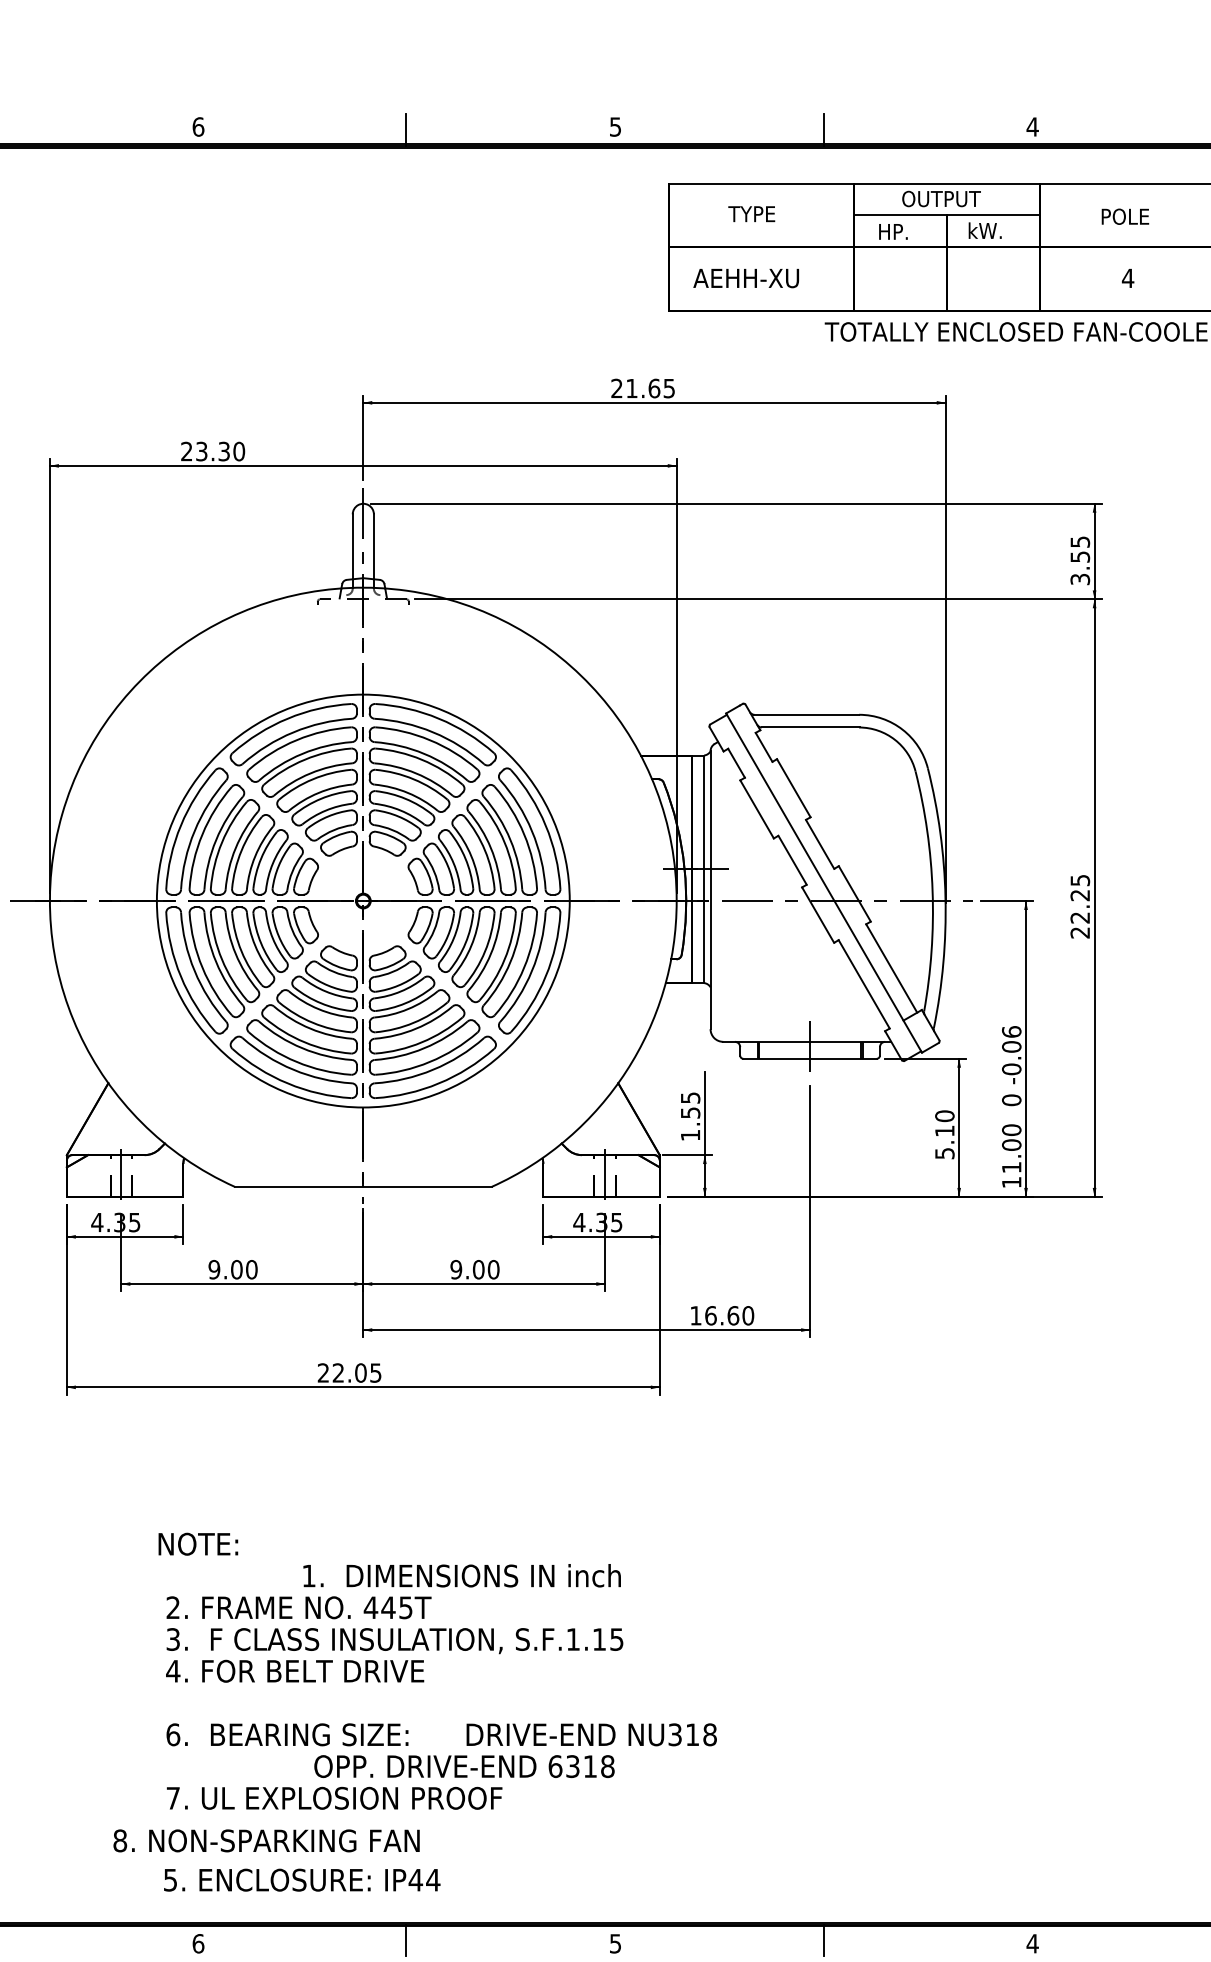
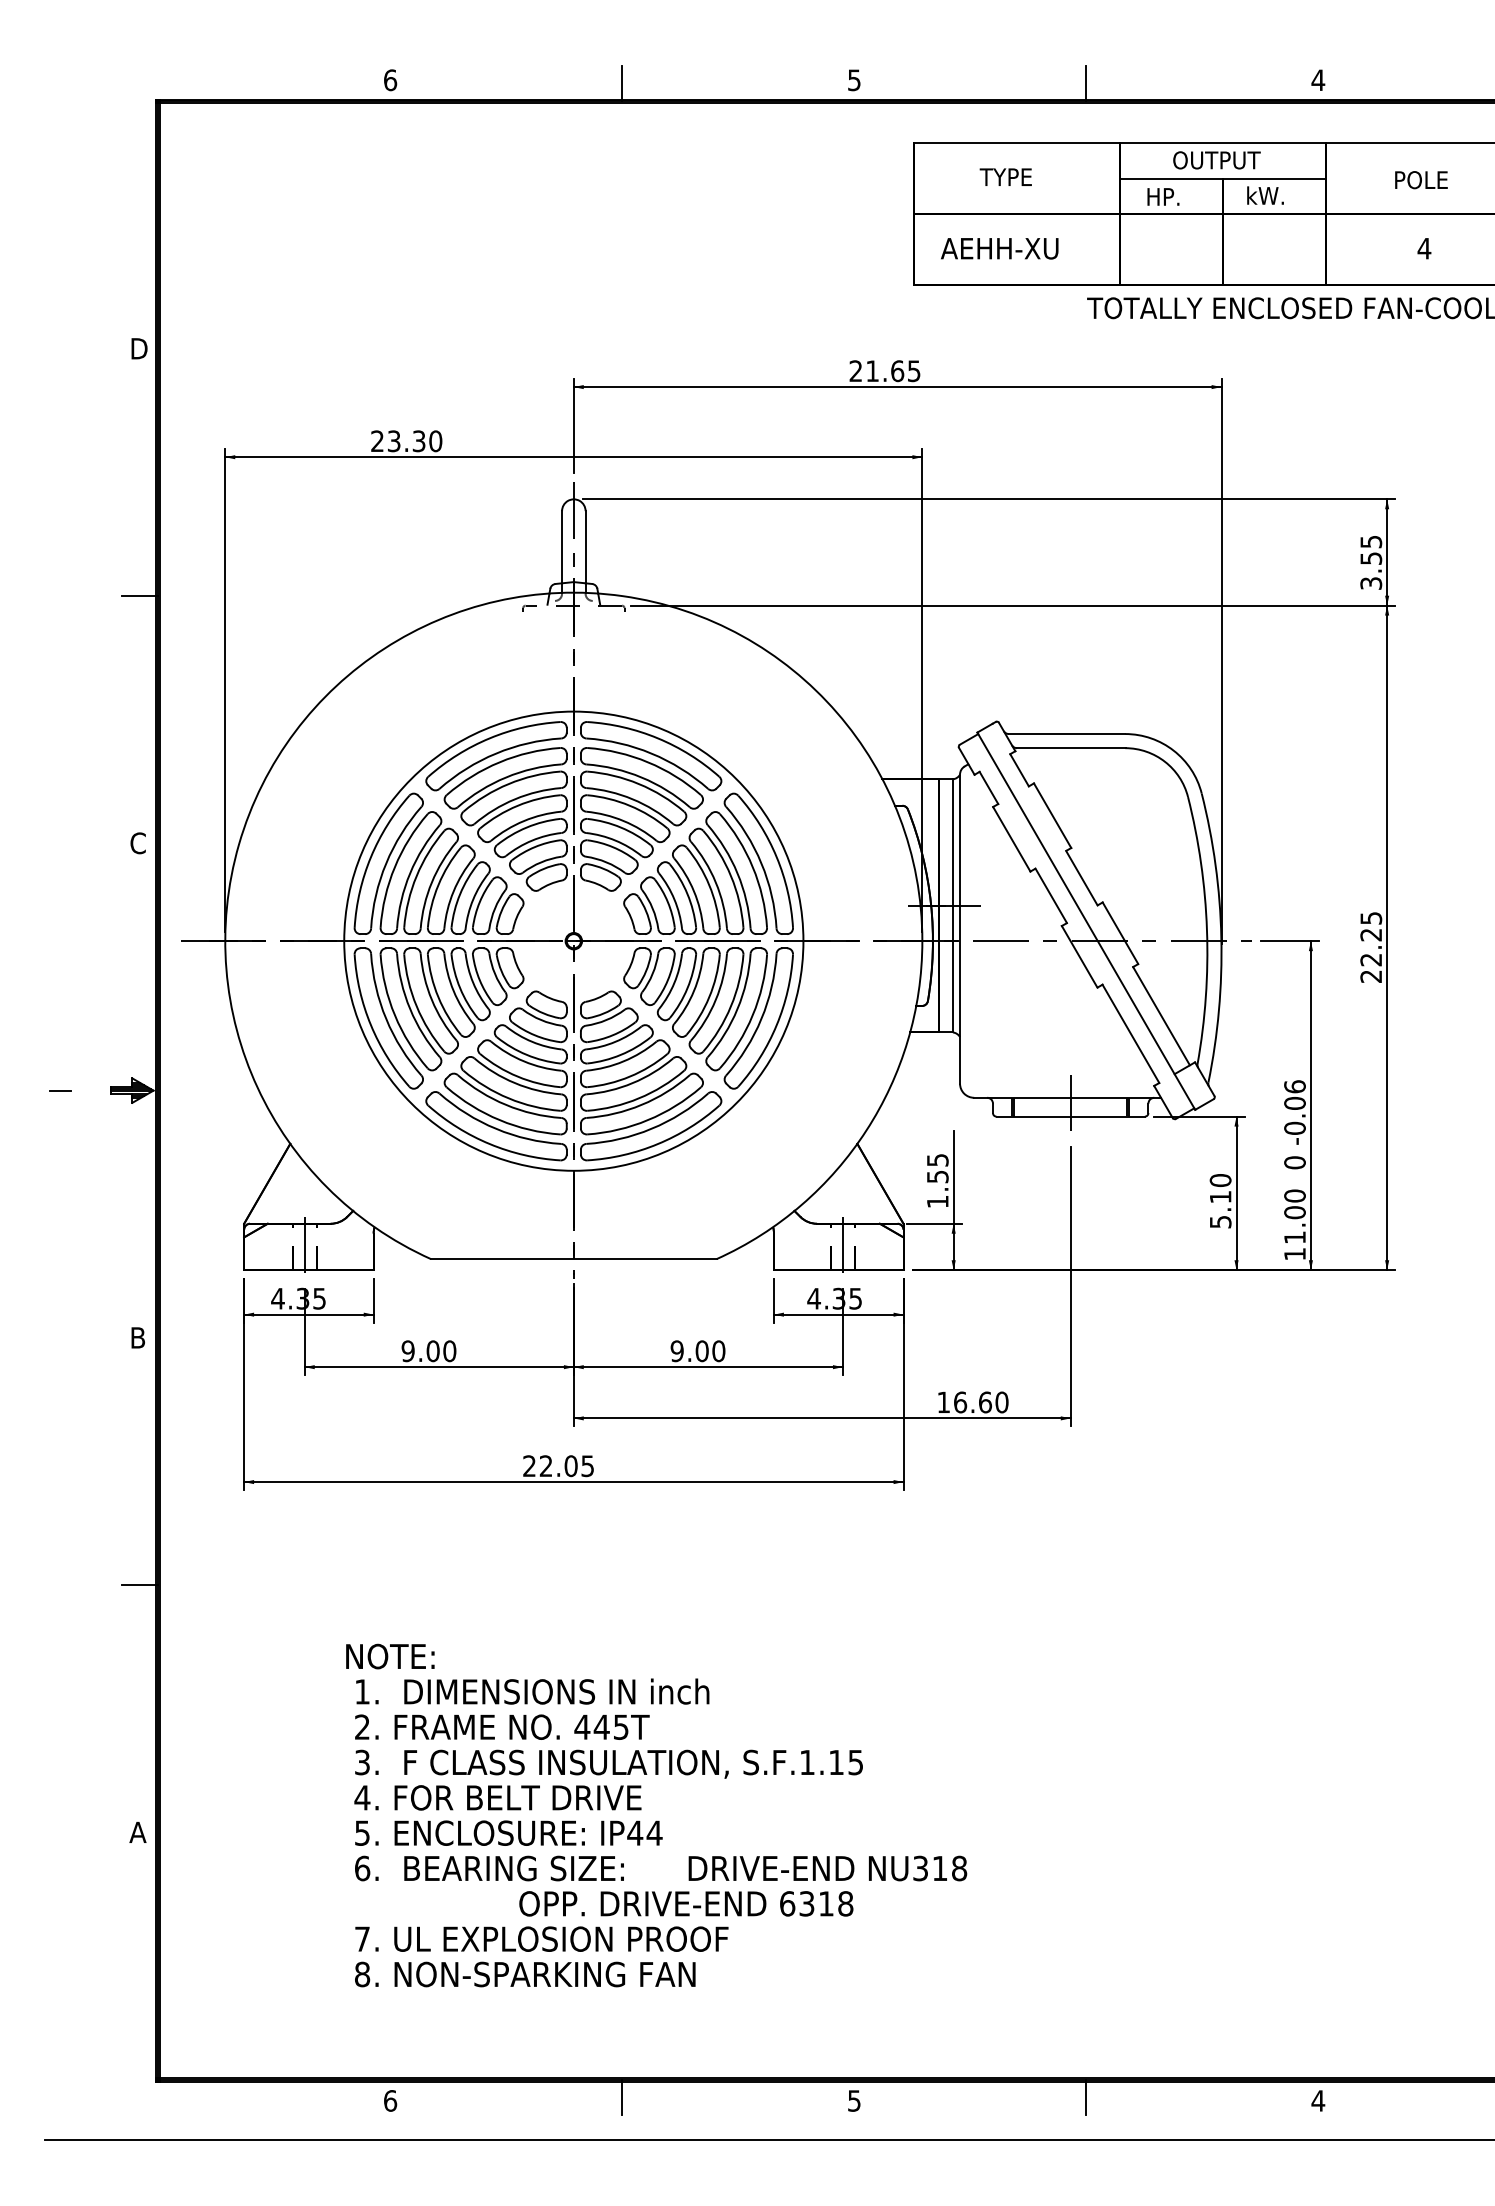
text: (461, 1575) -> (532, 1691), moved
text: (266, 1840) -> (525, 1974), moved
text: (301, 1879) -> (508, 1832), moved

